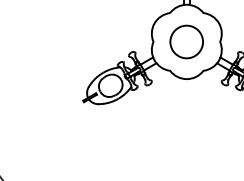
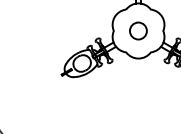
circle: (186, 41) -> (138, 30), size x0.7

